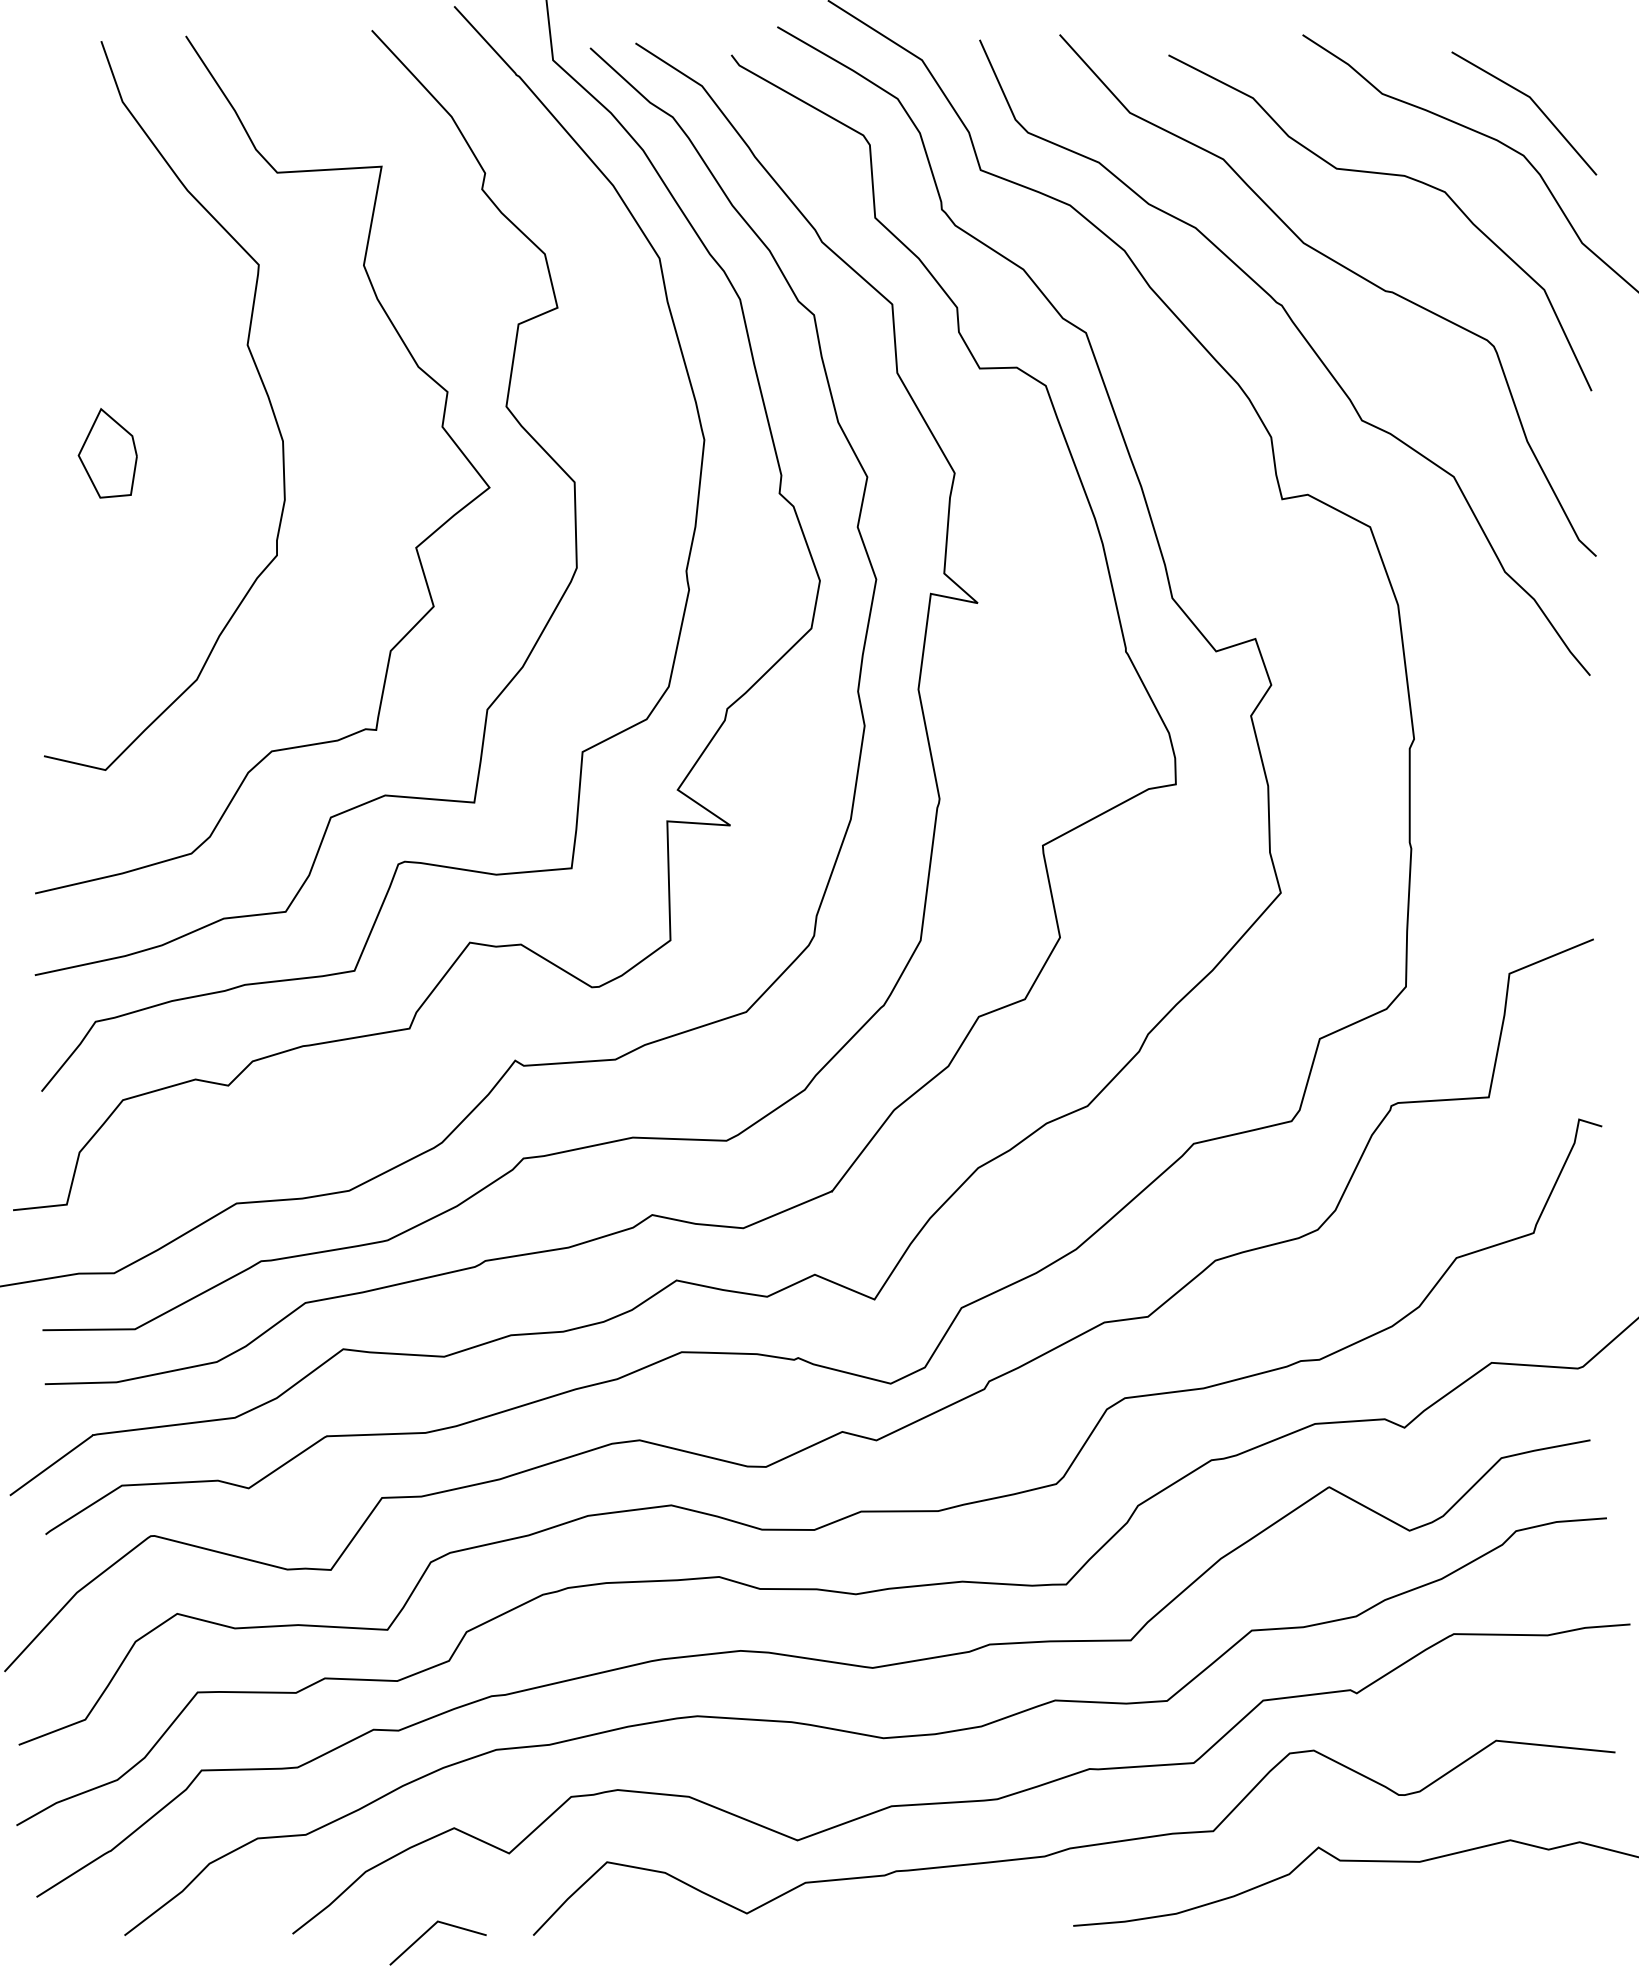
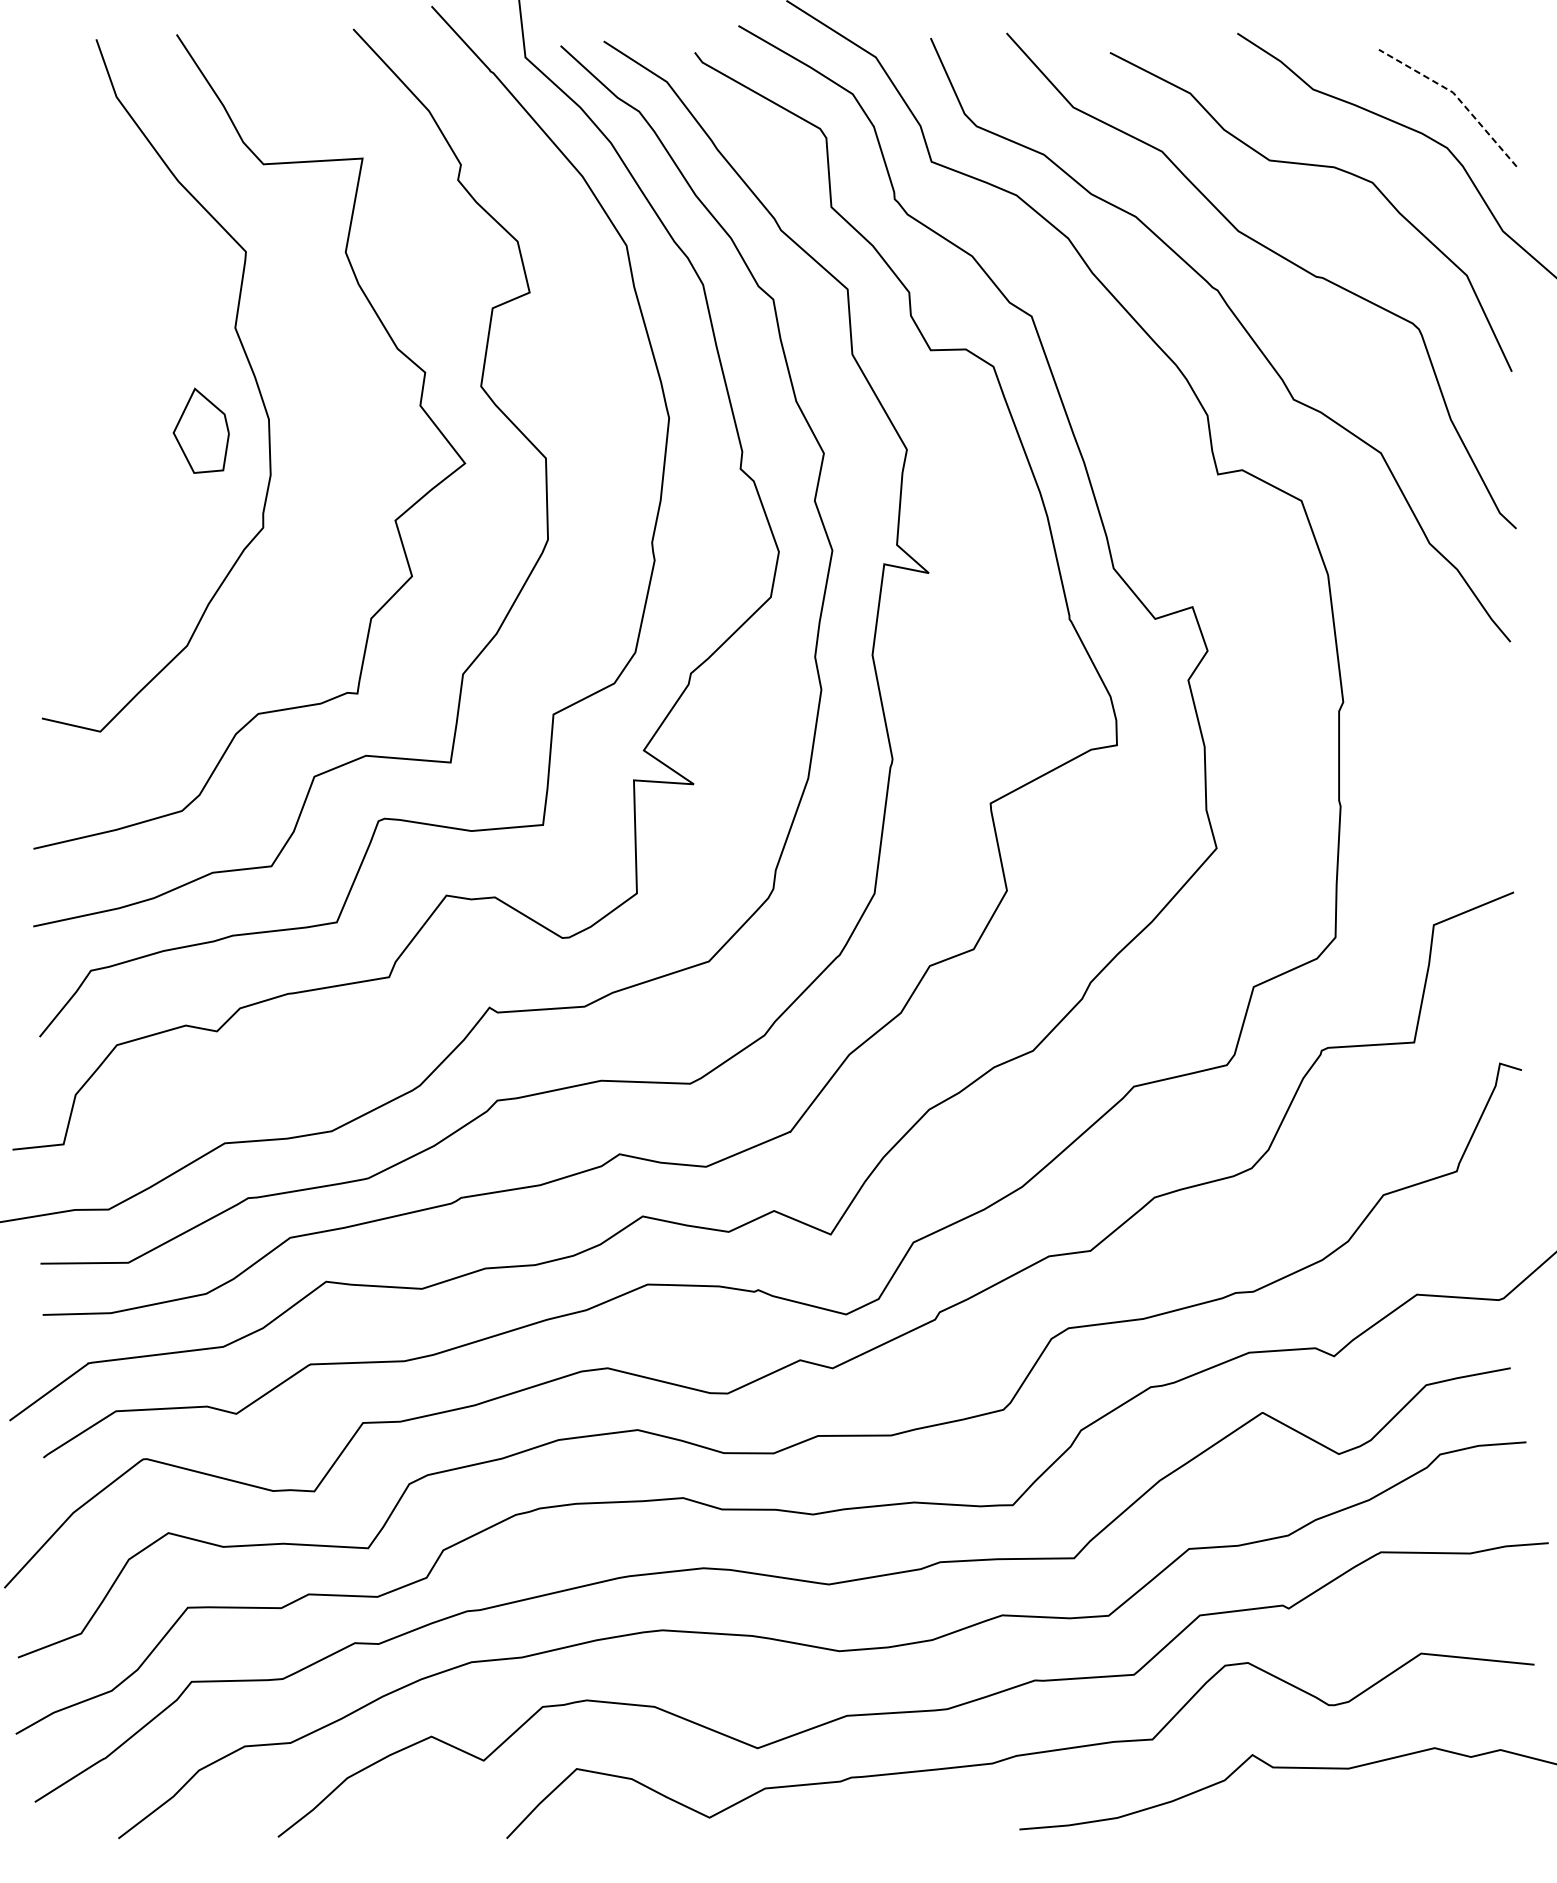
line: (1533, 101) -> (1456, 96), solid -> dashed
part: (107, 453) -> (201, 430), moved
line: (427, 1932) -> (406, 1835), removed

